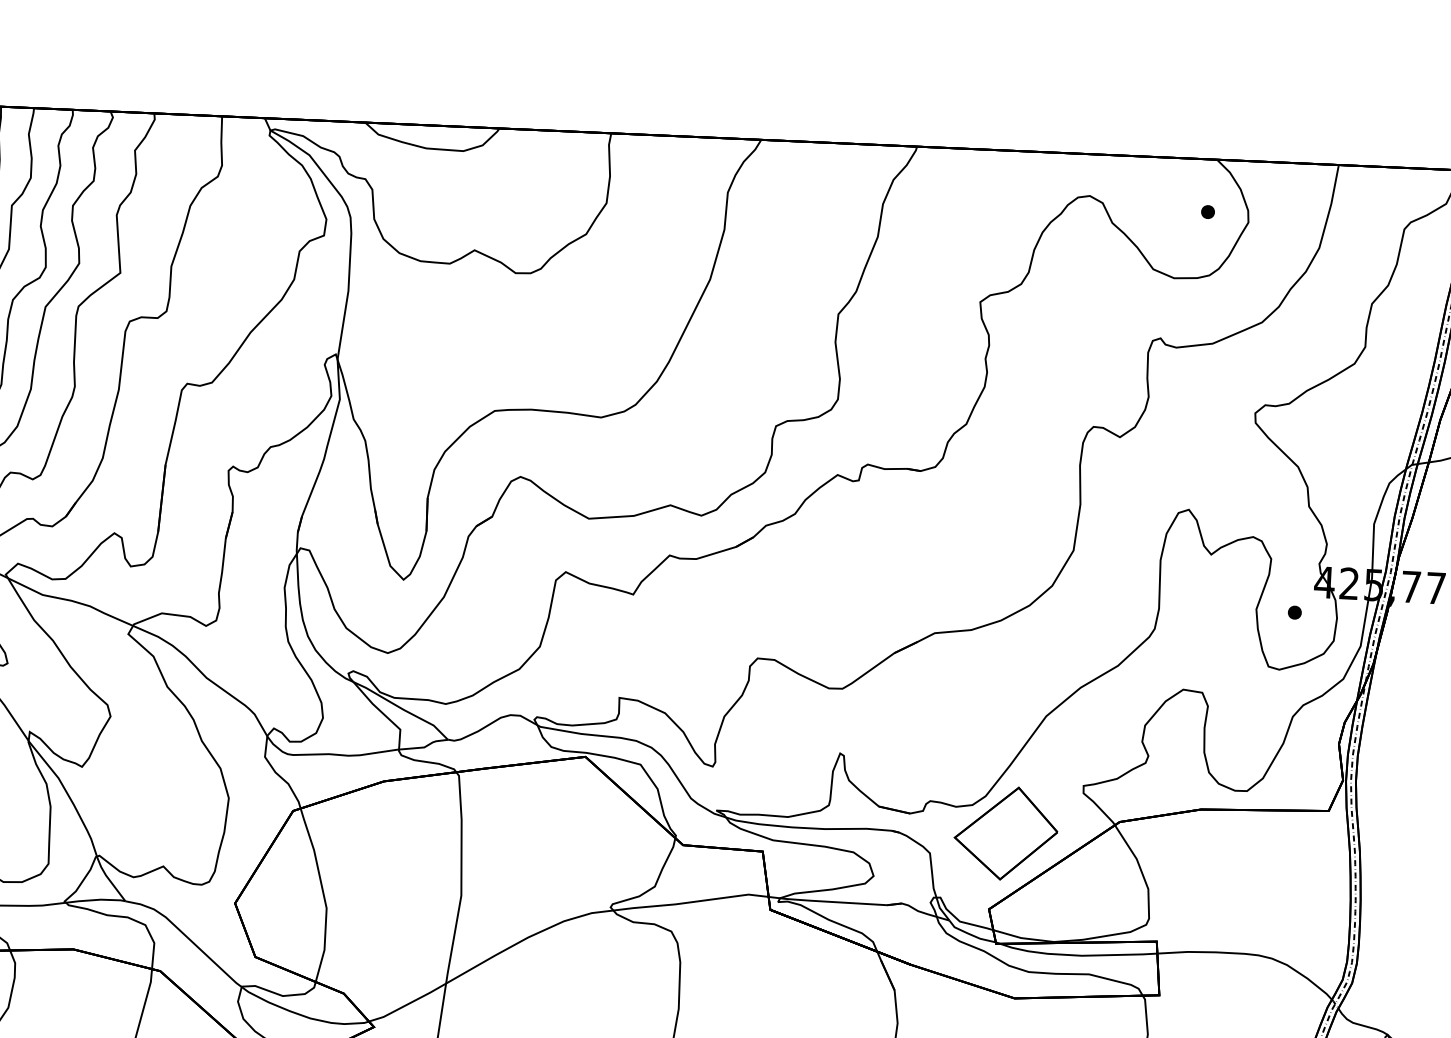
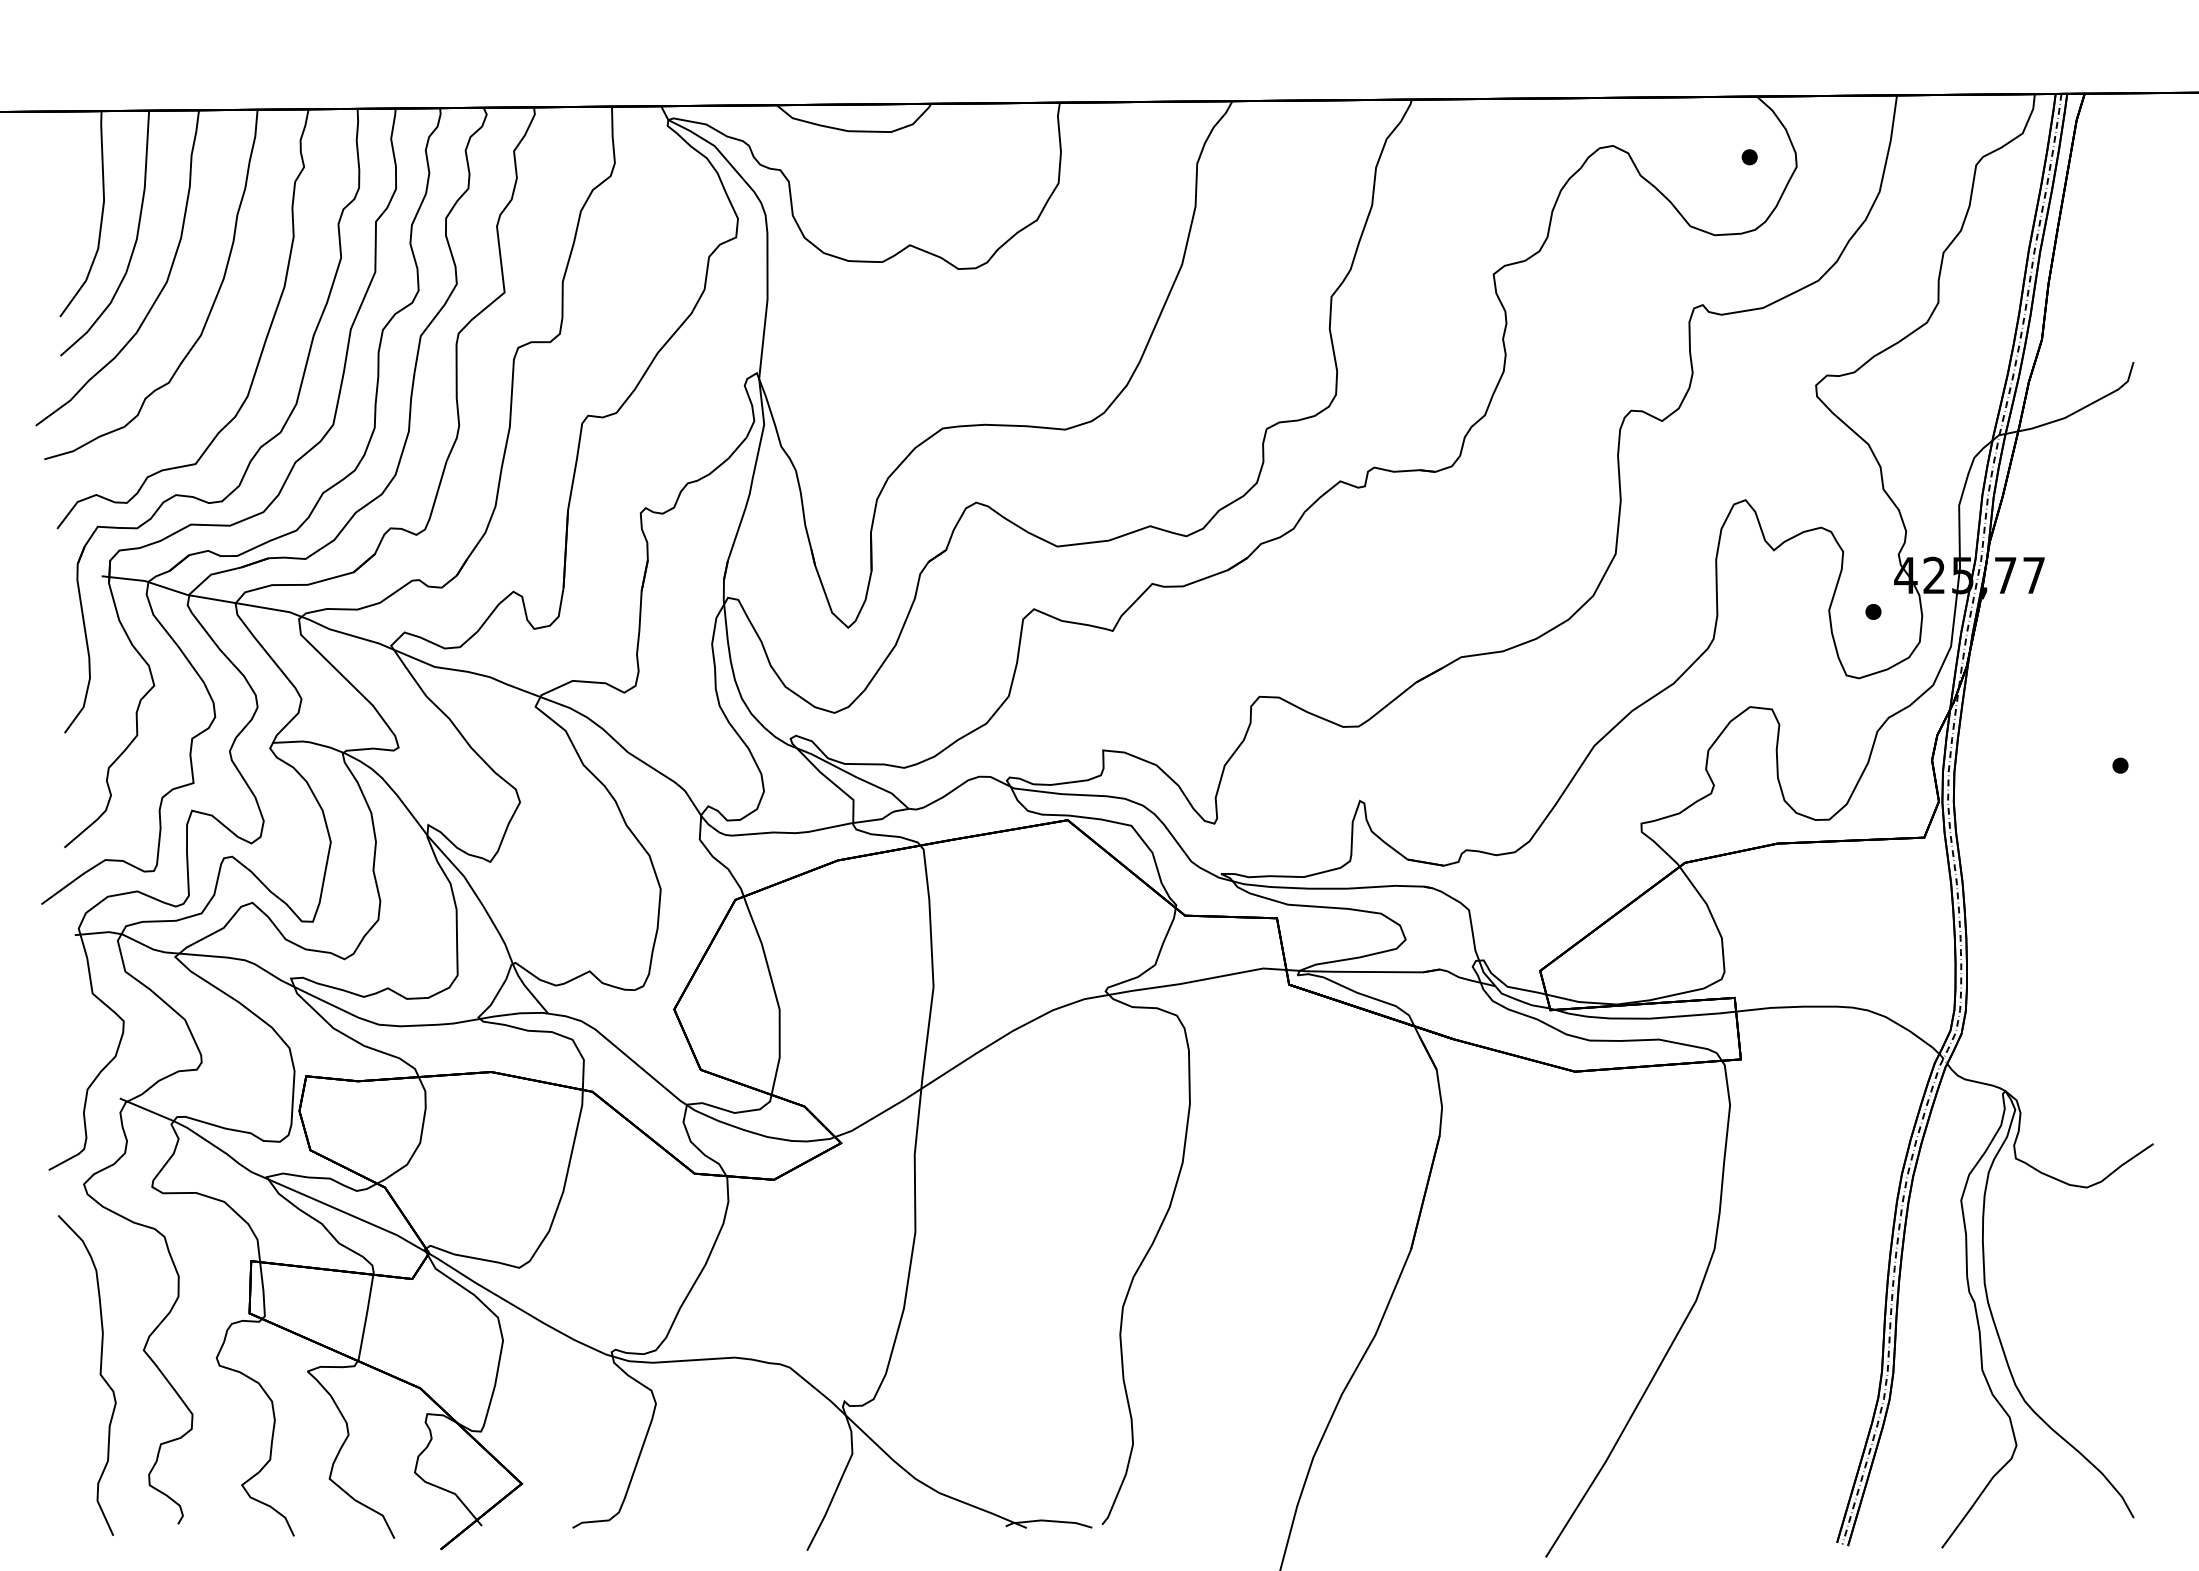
part: (1005, 833) -> (1554, 882), removed

